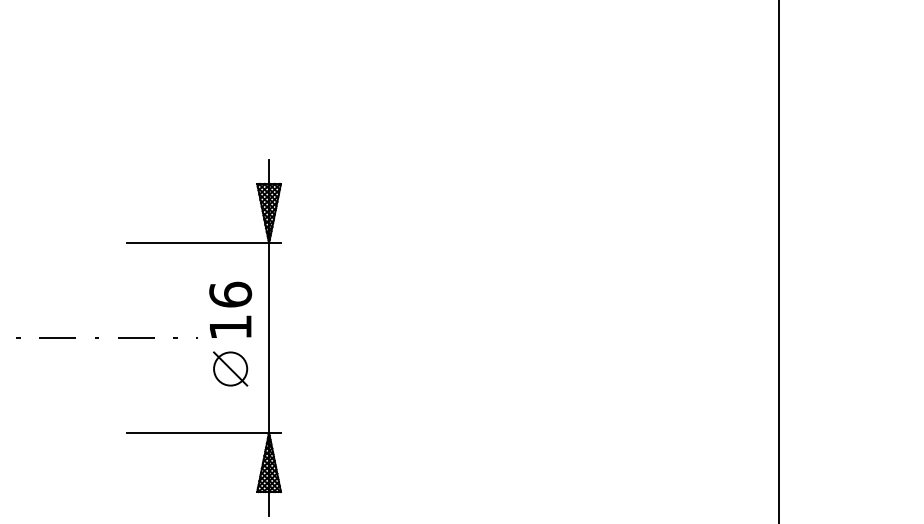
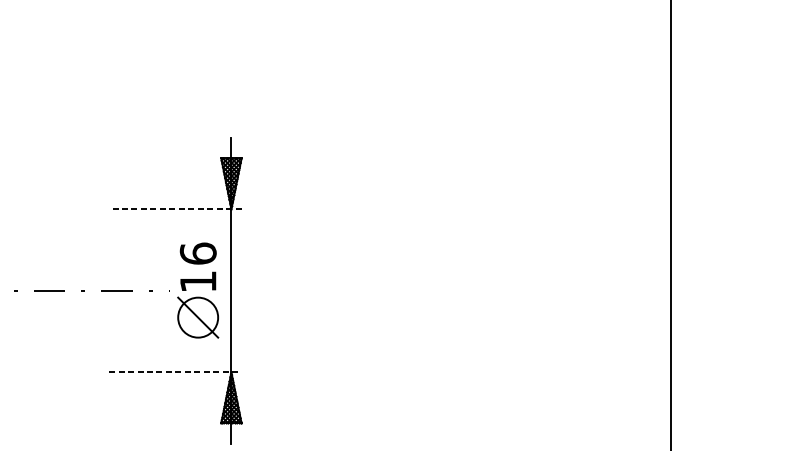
line: (203, 243) -> (174, 209), solid -> dashed
part: (230, 368) -> (198, 317), size x1.4
line: (203, 432) -> (174, 372), solid -> dashed

